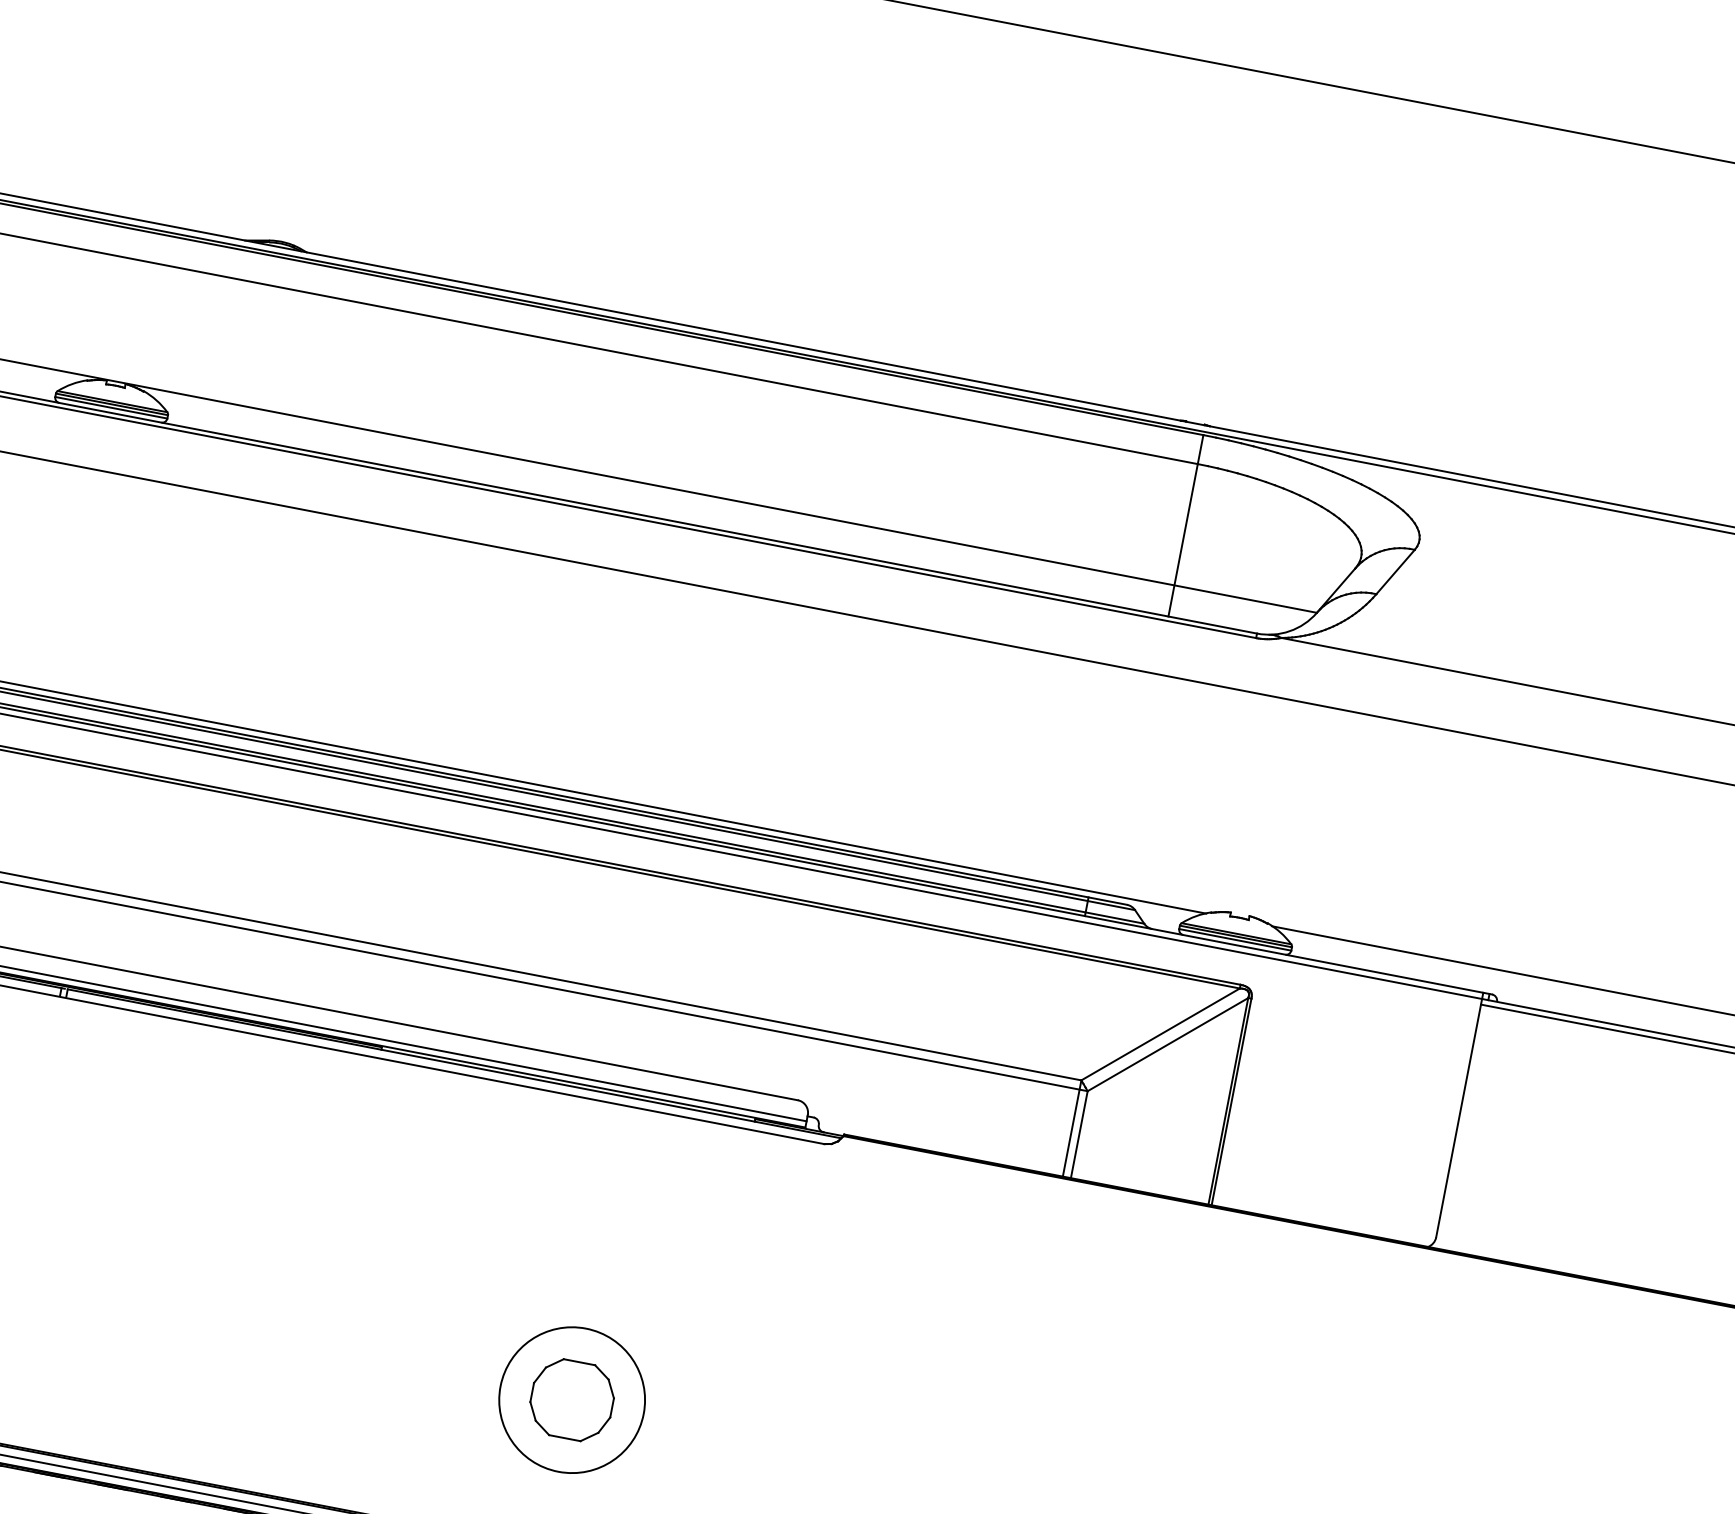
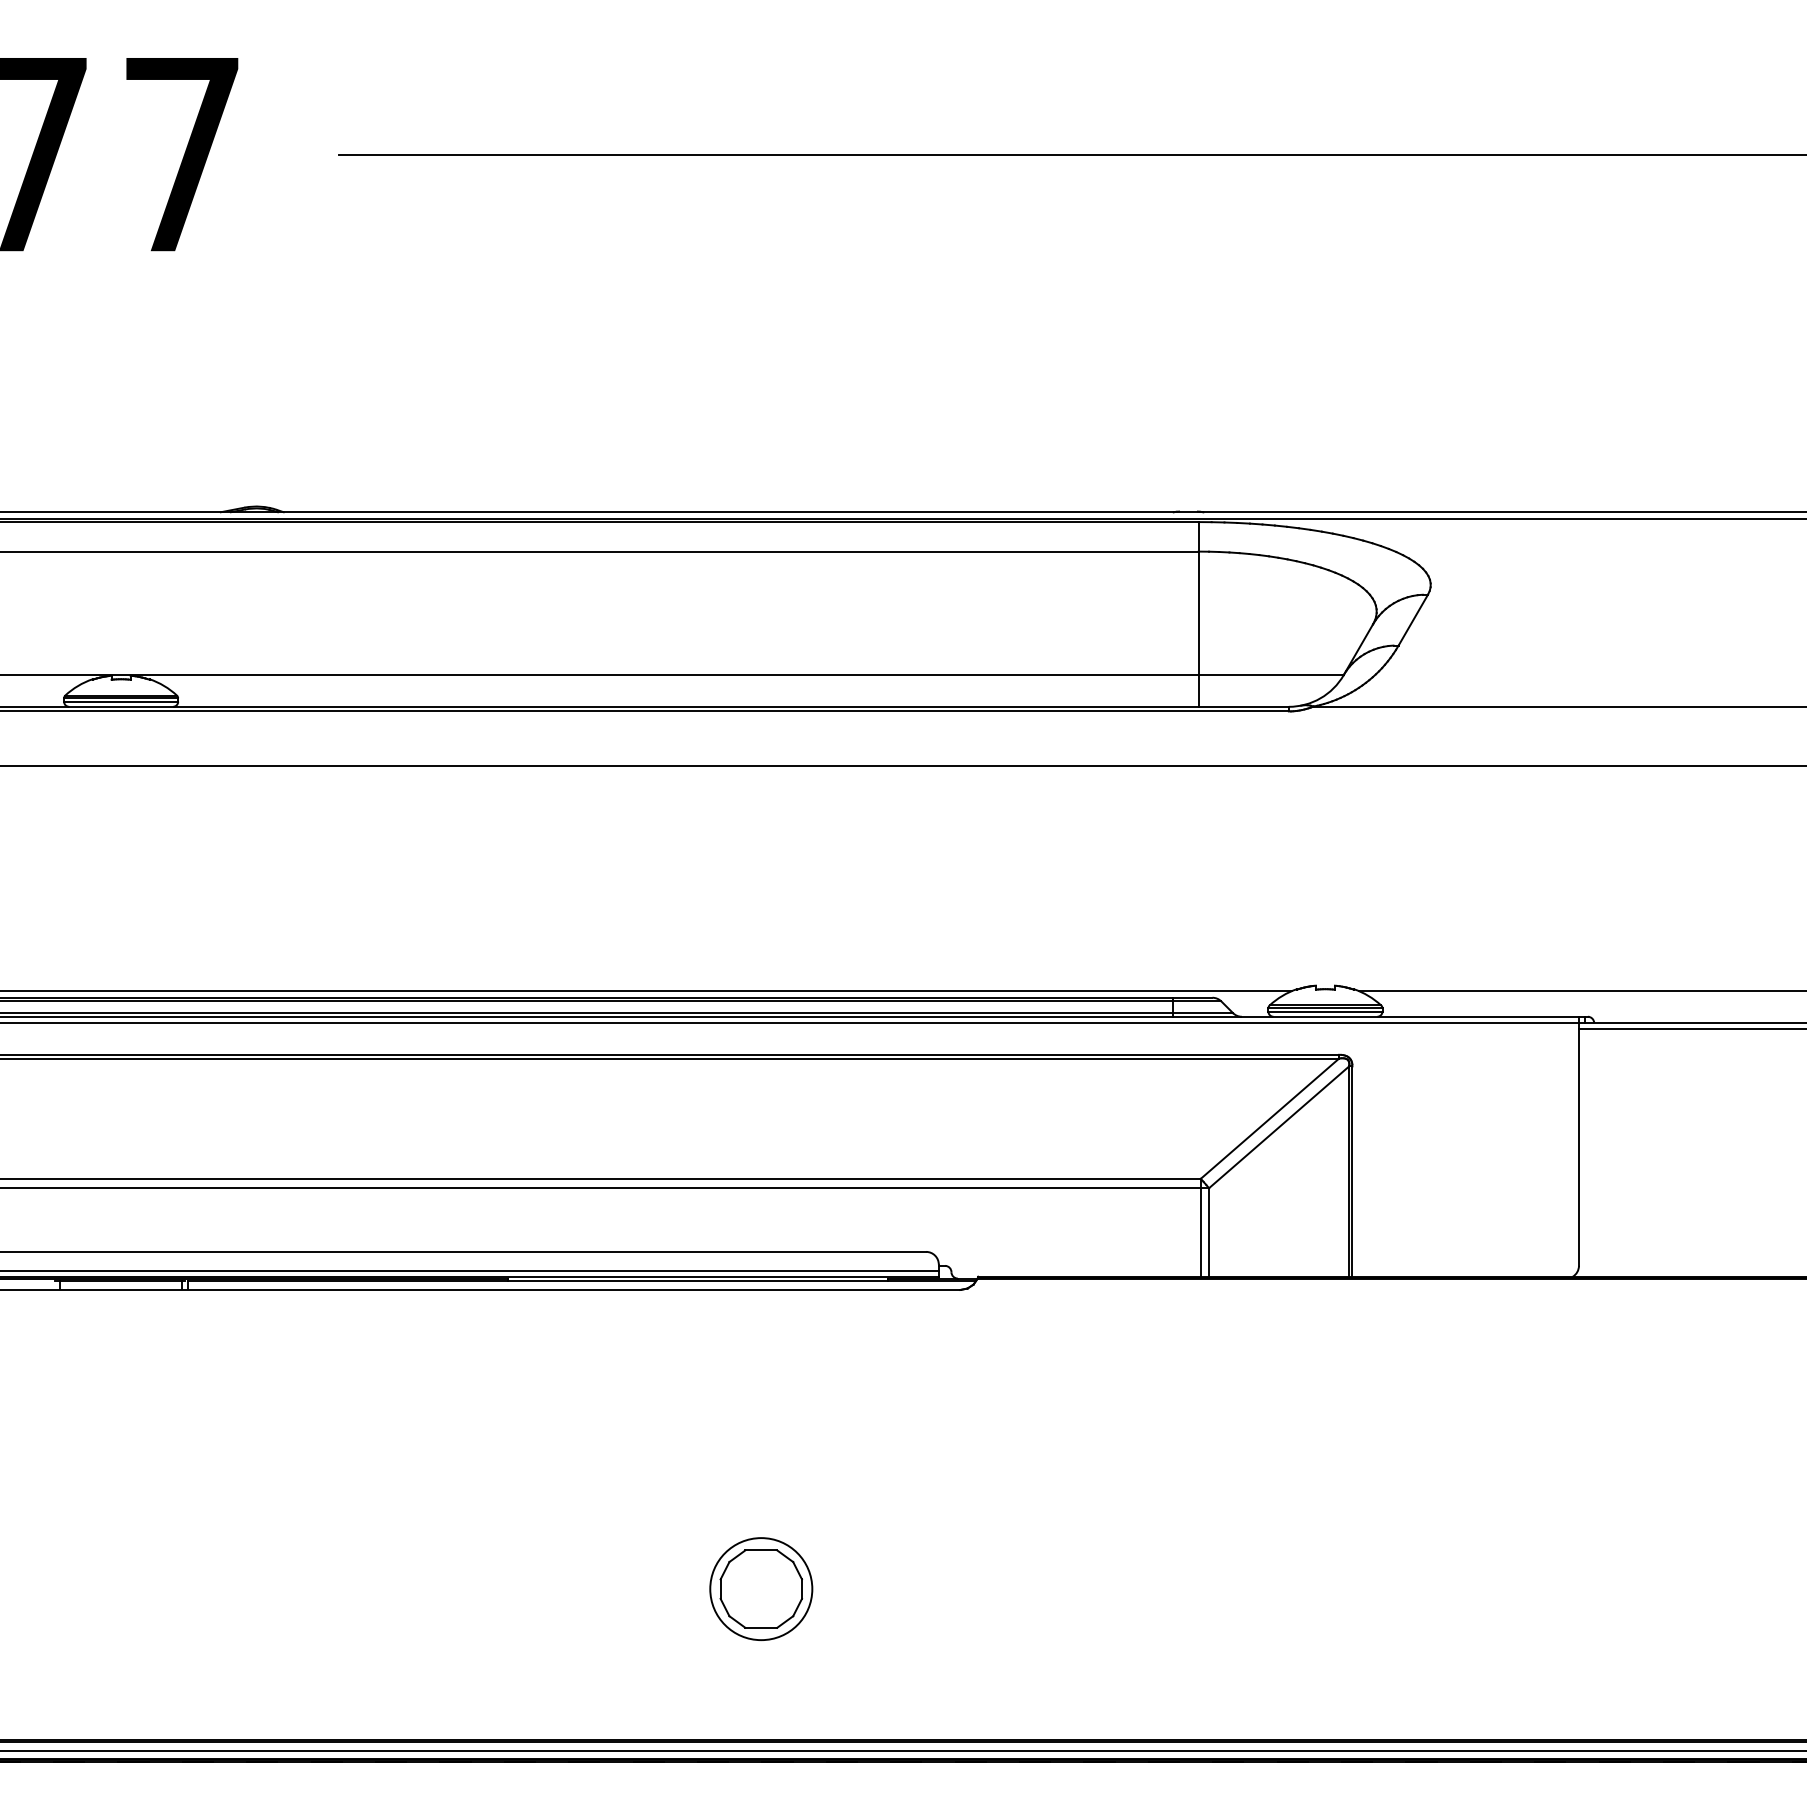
circle: (572, 1400) -> (761, 1589), size x0.7

